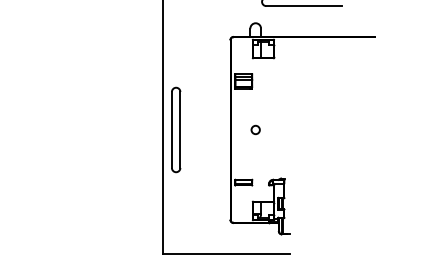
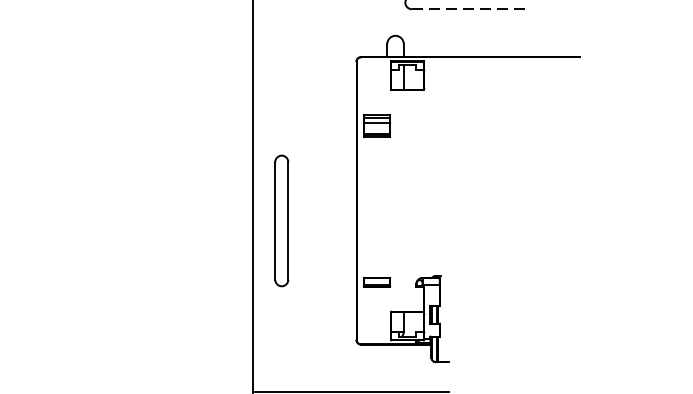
line: (304, 6) -> (470, 9), solid -> dashed
part: (176, 129) -> (282, 220), moved
circle: (255, 129) -> (395, 200), removed

